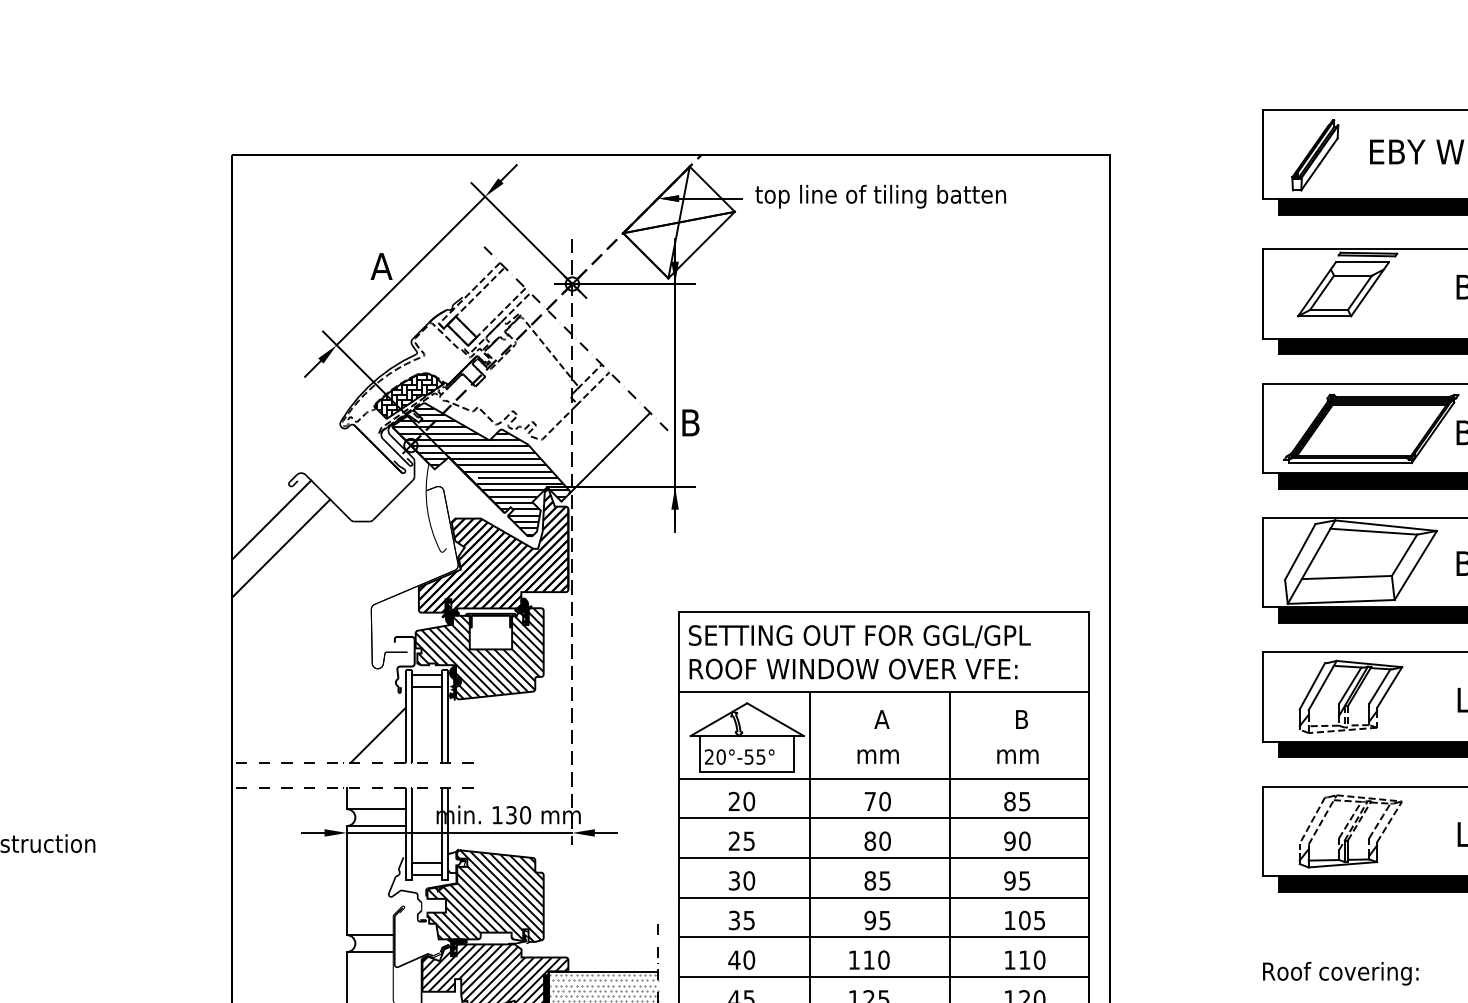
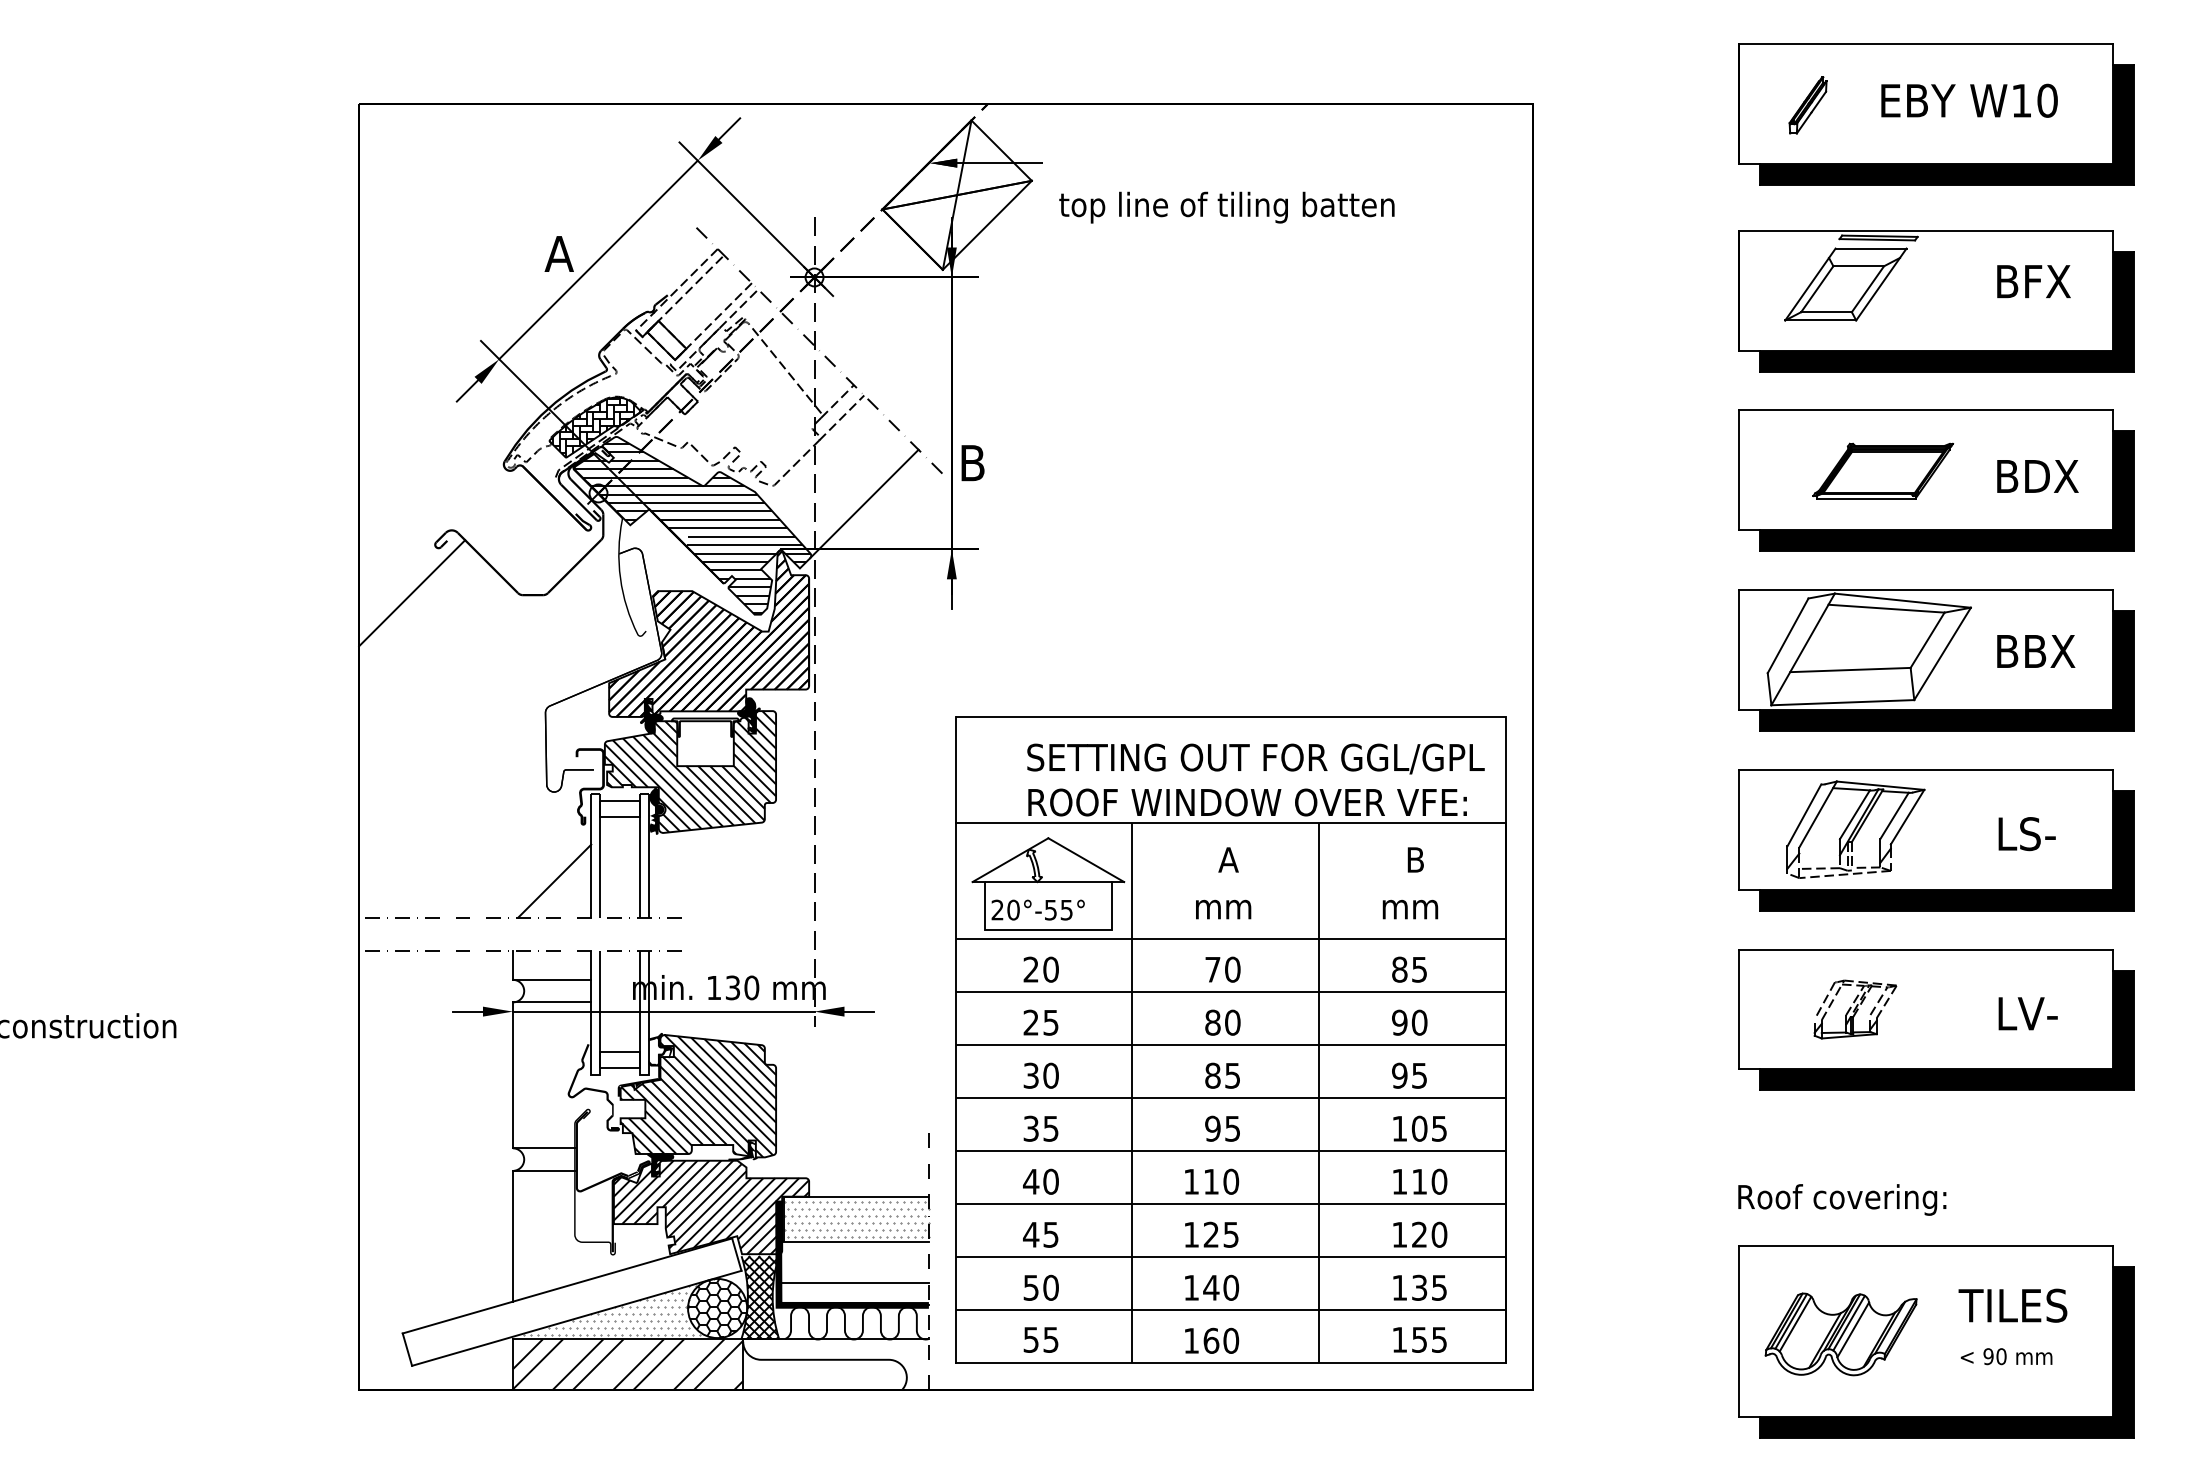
part: (1314, 155) -> (1807, 105), size x0.6
text: (880, 196) -> (1226, 207), moved
part: (1370, 428) -> (1882, 470), size x0.6
line: (280, 548) -> (424, 631), removed
text: (859, 651) -> (1255, 779), moved
part: (1350, 831) -> (1855, 1009), size x0.6

